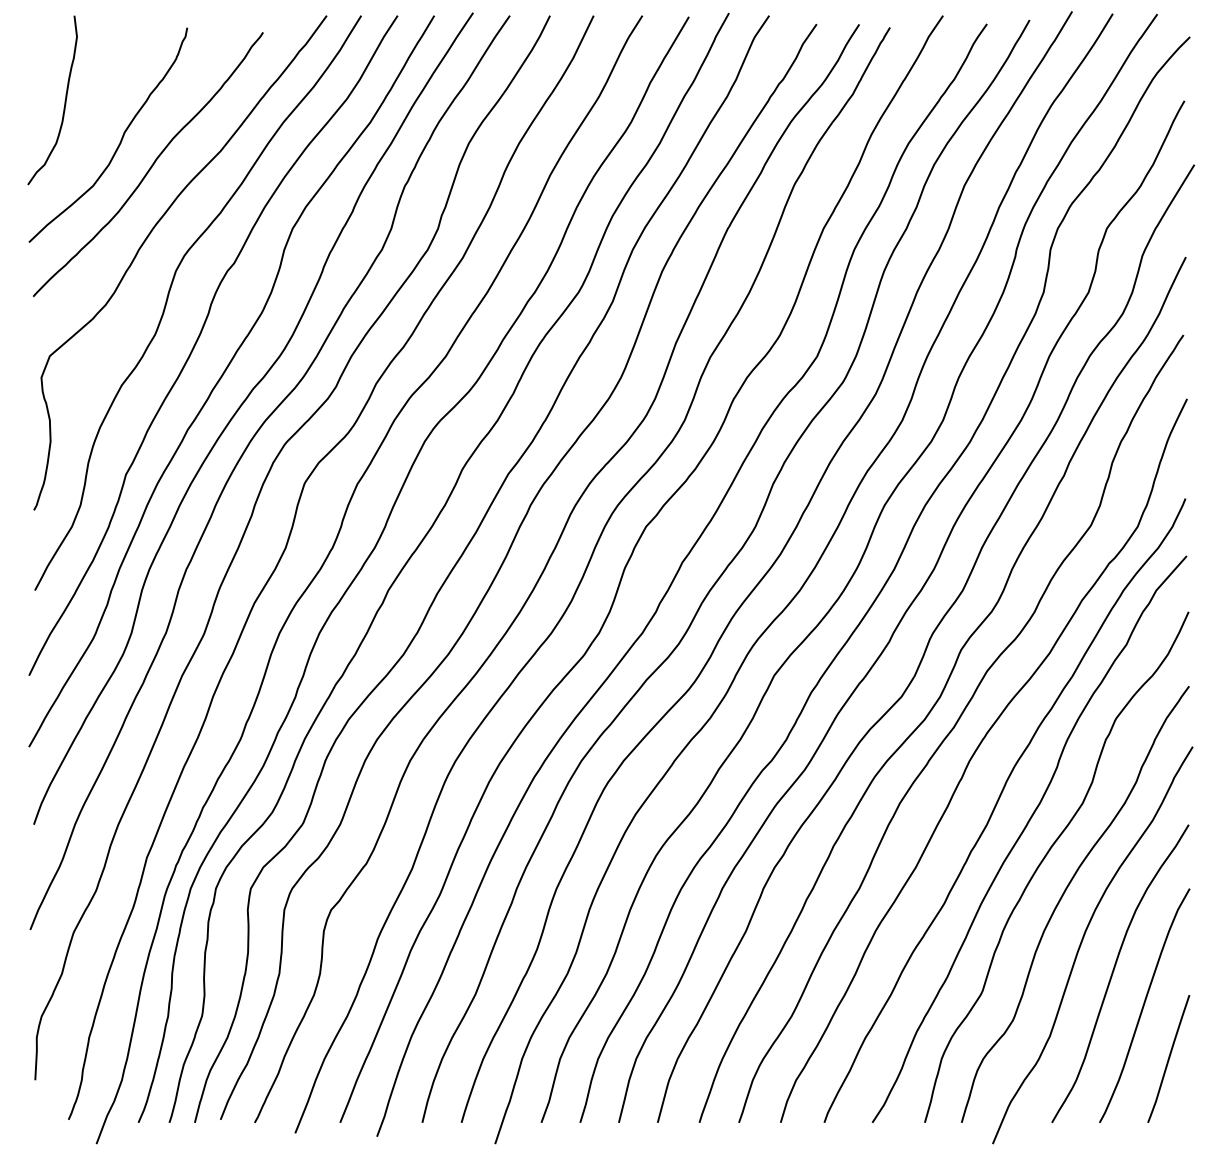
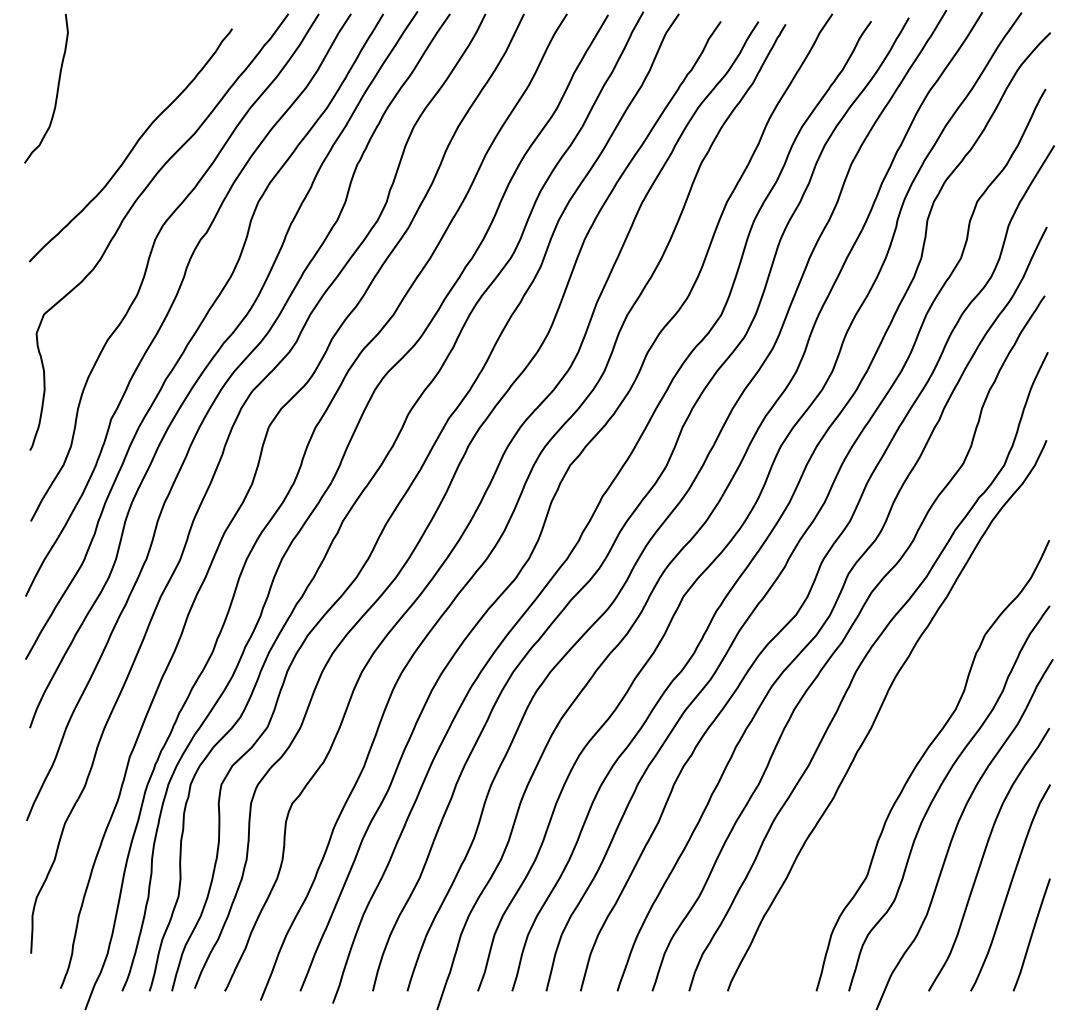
curve: (120, 139) -> (106, 123), removed
curve: (1022, 834) -> (902, 736), removed

